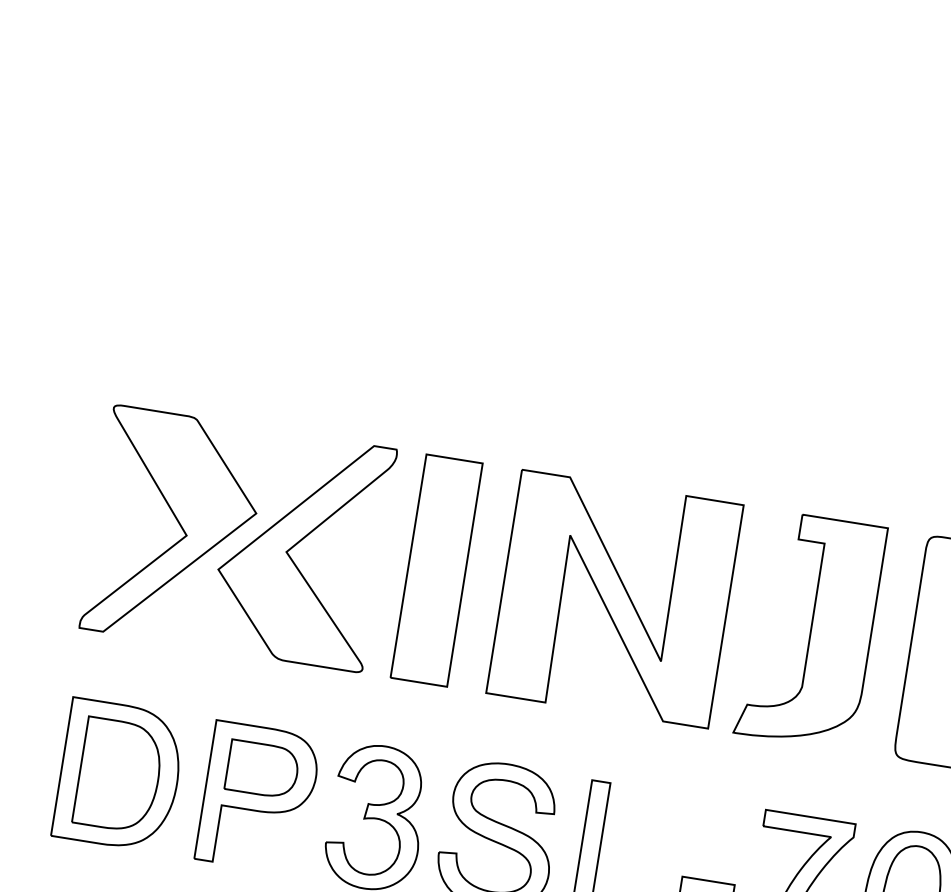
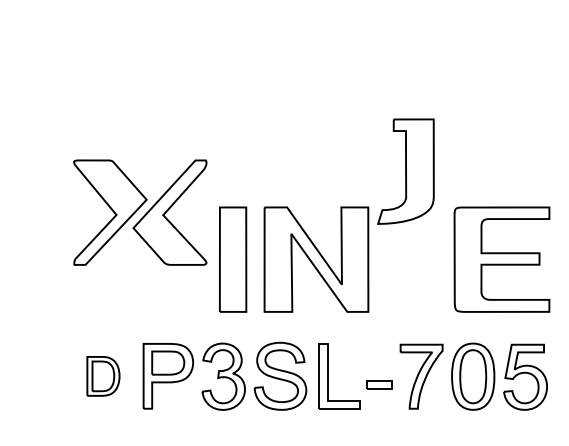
part: (238, 538) -> (140, 212), moved
part: (809, 629) -> (405, 171), moved
part: (119, 776) -> (103, 376), size x0.6

